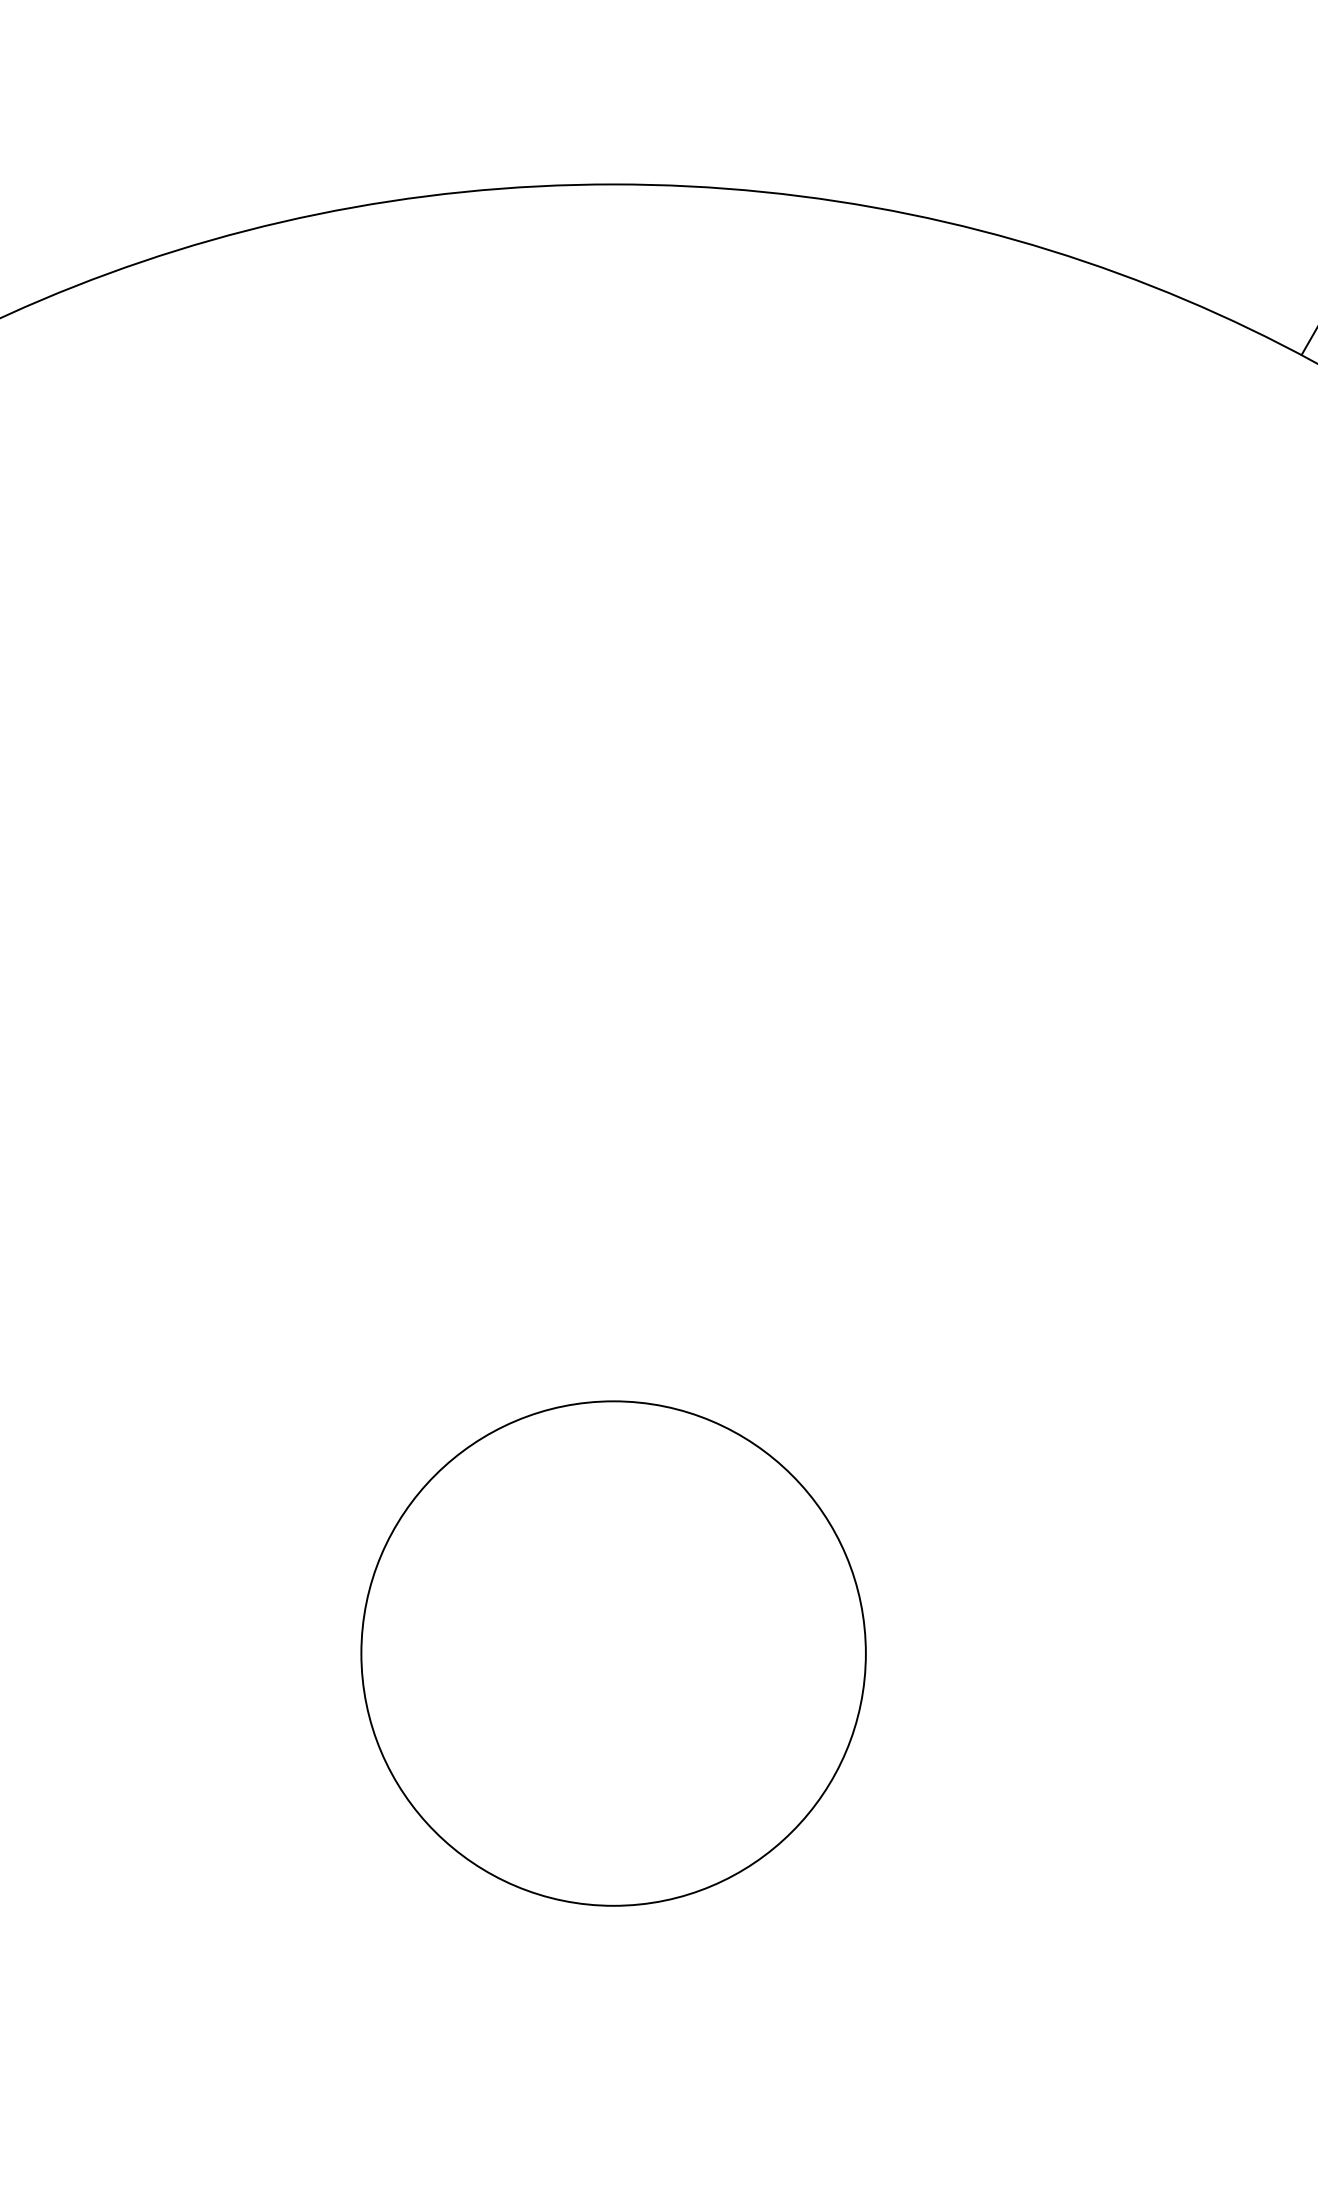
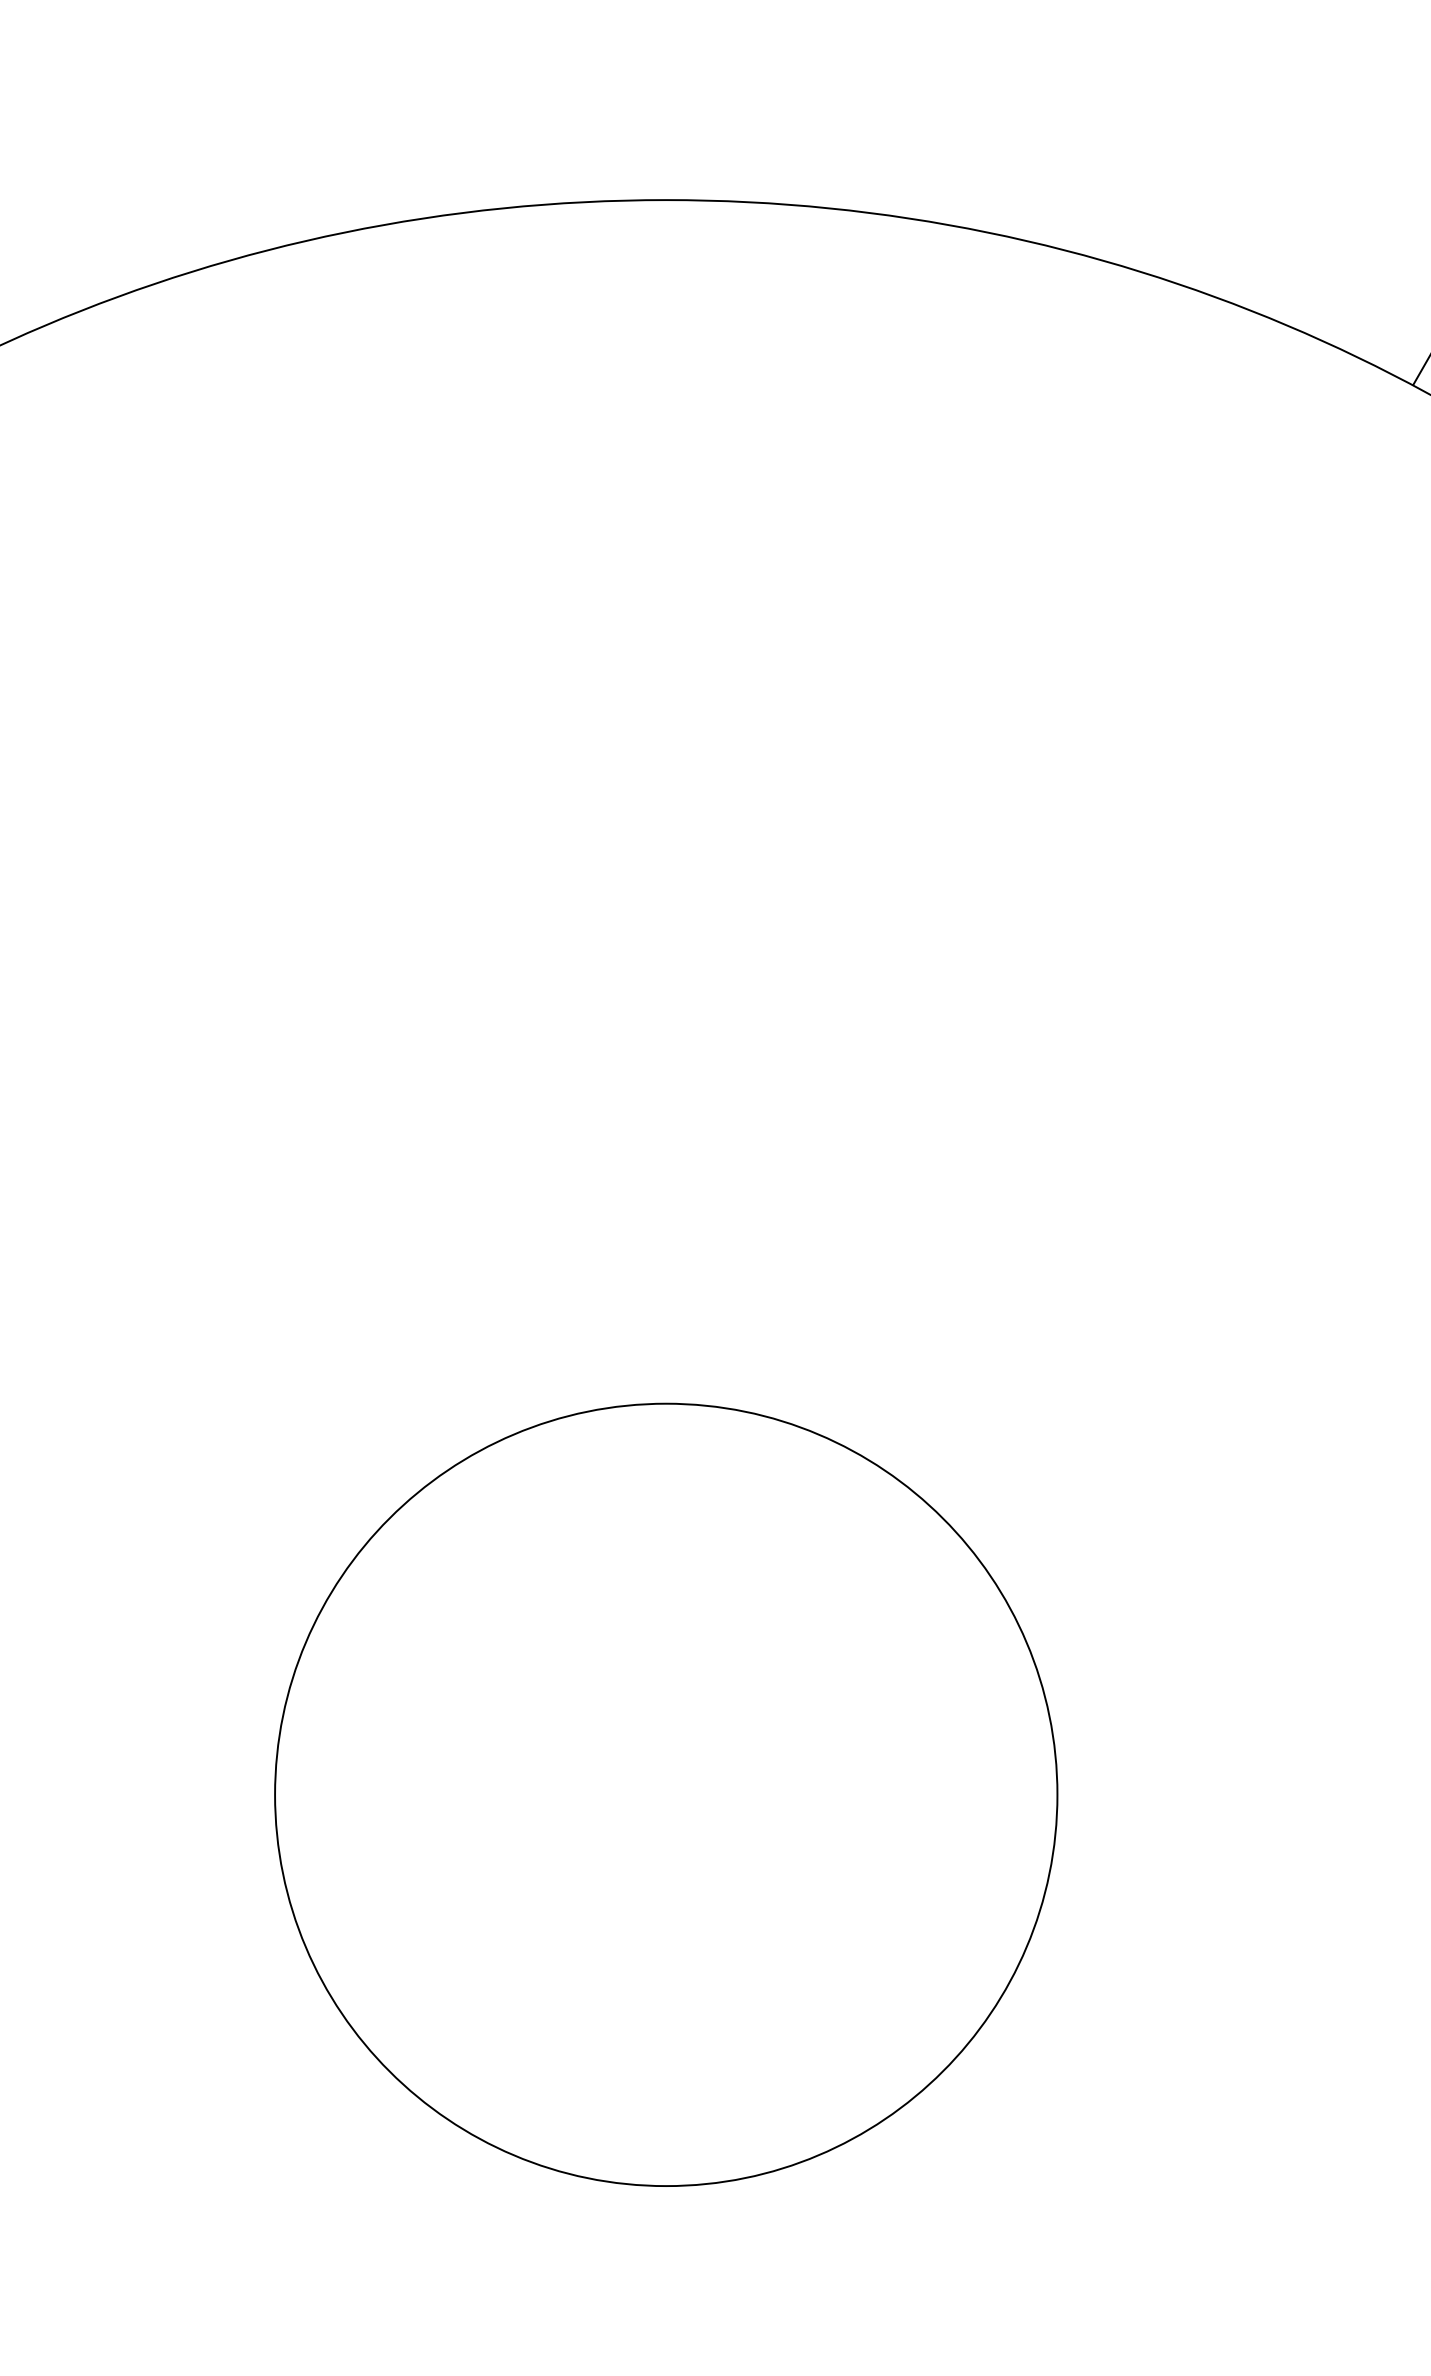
circle: (613, 1653) -> (666, 1794), size x1.43

